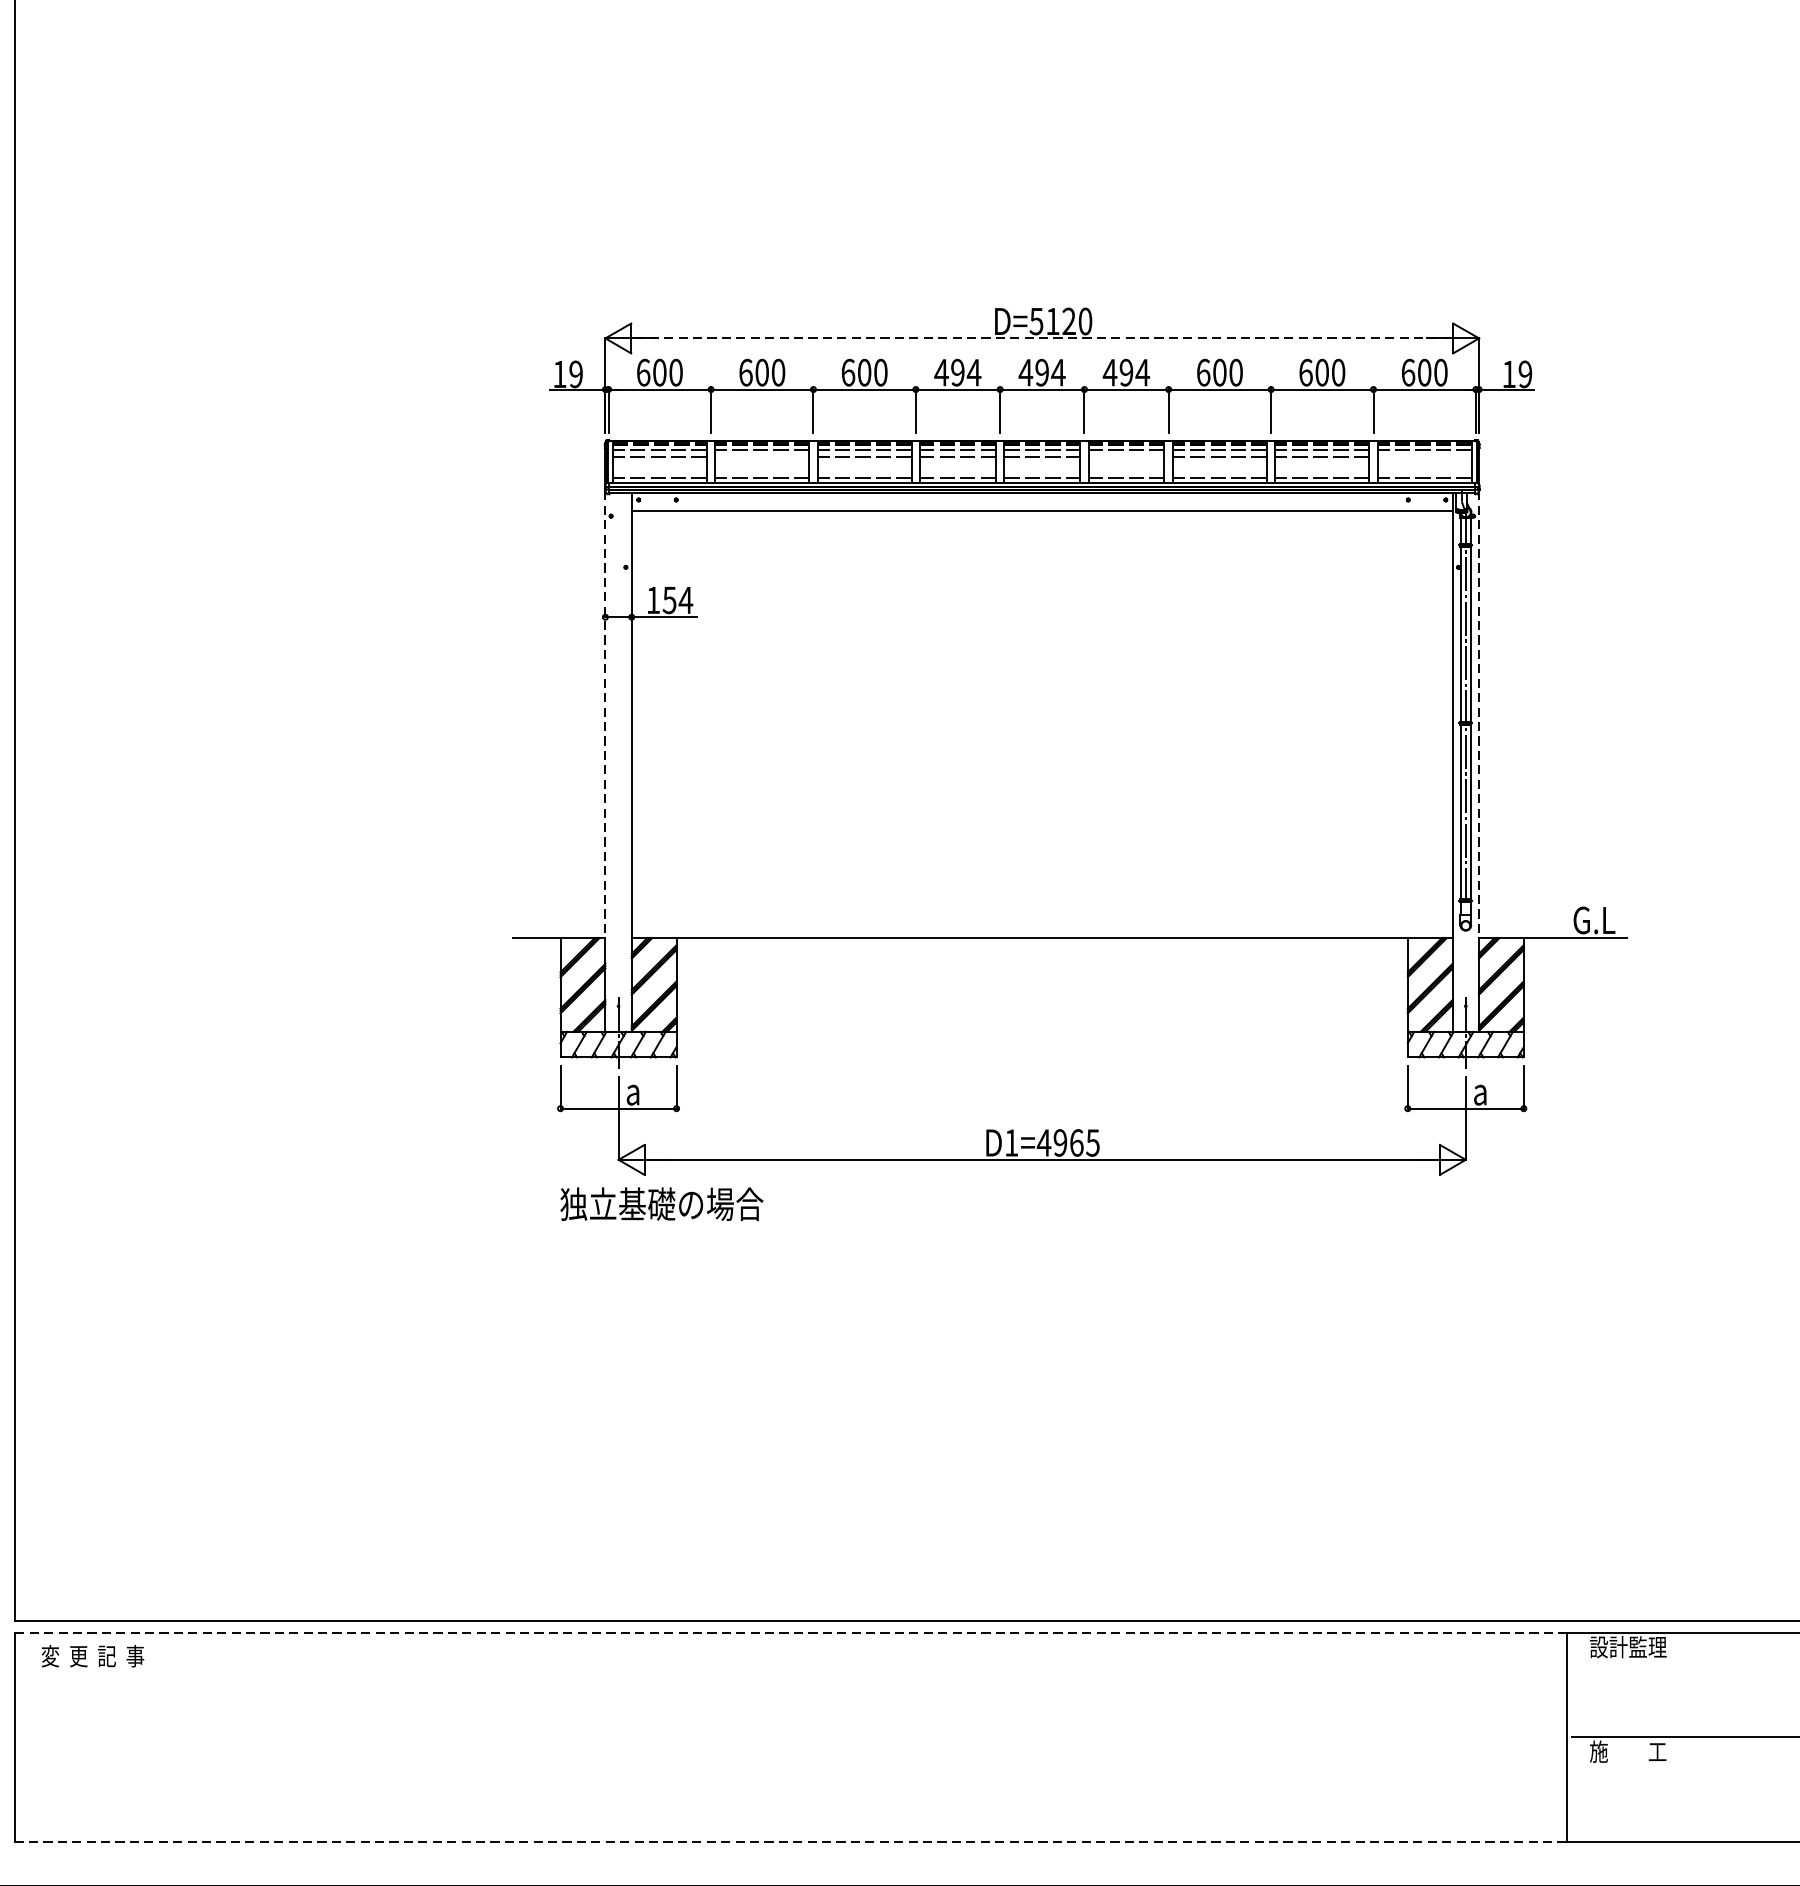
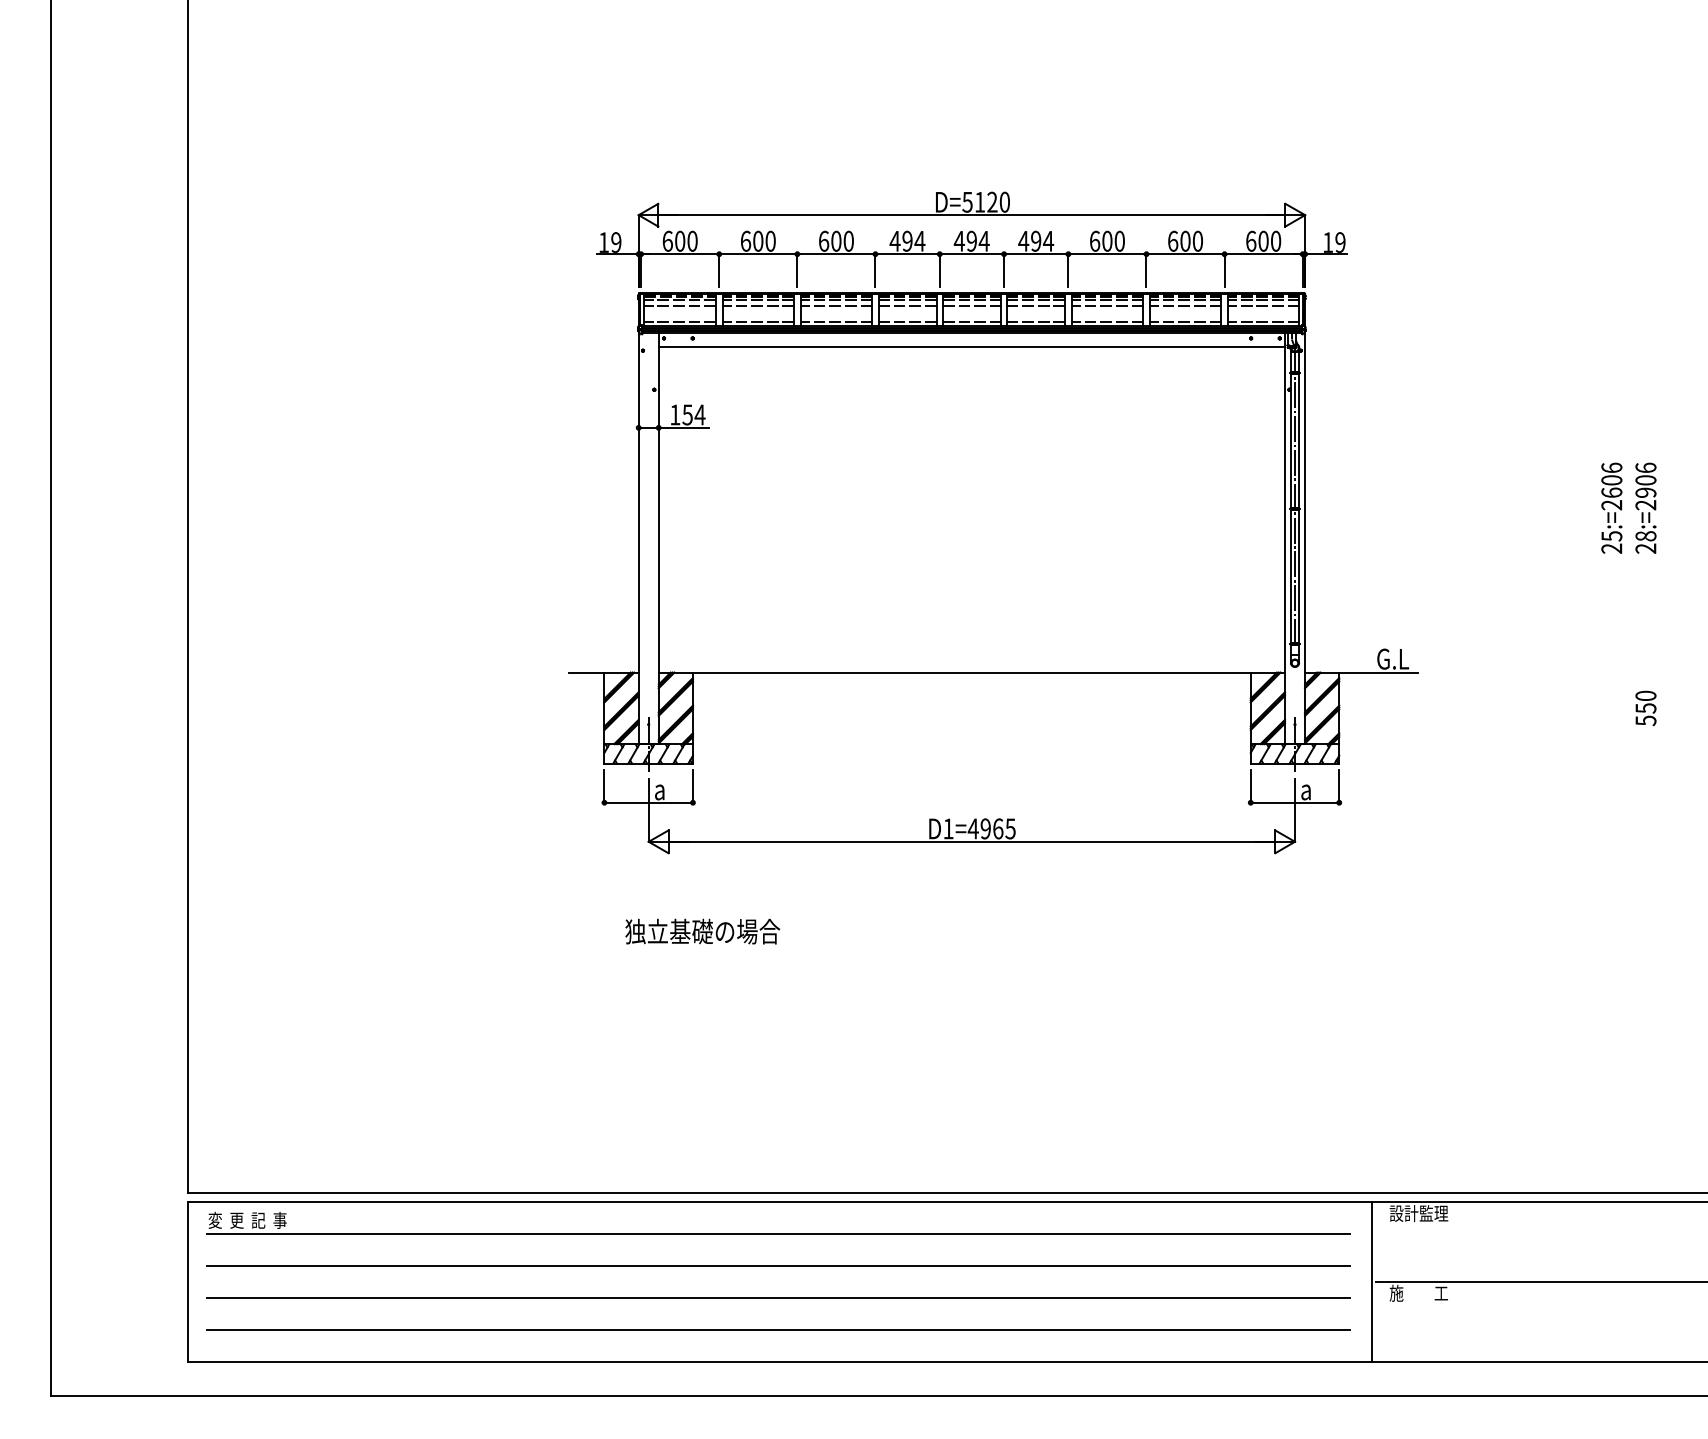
line: (1043, 338) -> (972, 215), dashed -> solid
line: (762, 456) -> (758, 305), added
line: (1126, 456) -> (1036, 305), added
line: (1424, 456) -> (1263, 305), added
line: (605, 715) -> (638, 502), dashed -> solid
line: (1479, 715) -> (1305, 502), dashed -> solid
text: (661, 1204) -> (702, 931), moved
line: (790, 1632) -> (779, 1202), dashed -> solid
line: (788, 1674) -> (778, 1234), added
line: (788, 1716) -> (778, 1266), added
line: (788, 1758) -> (778, 1298), added
line: (788, 1799) -> (778, 1329), added
line: (791, 1841) -> (780, 1361), dashed -> solid

